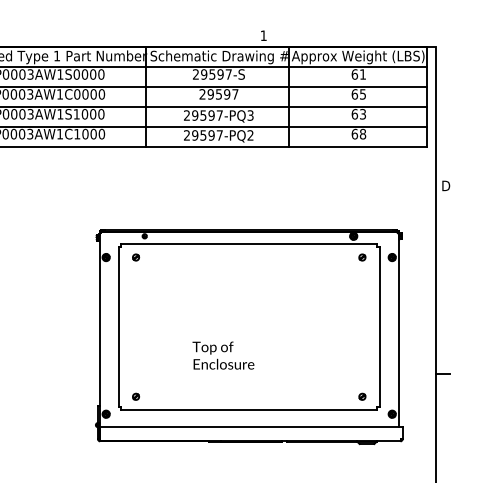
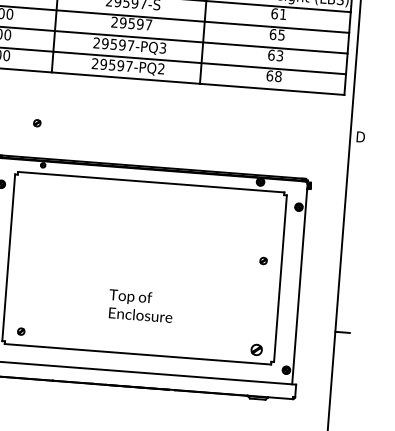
part: (136, 257) -> (37, 123), moved
part: (362, 257) -> (263, 260), moved
text: (223, 355) -> (140, 305), moved
part: (362, 396) -> (256, 349), size x1.6

